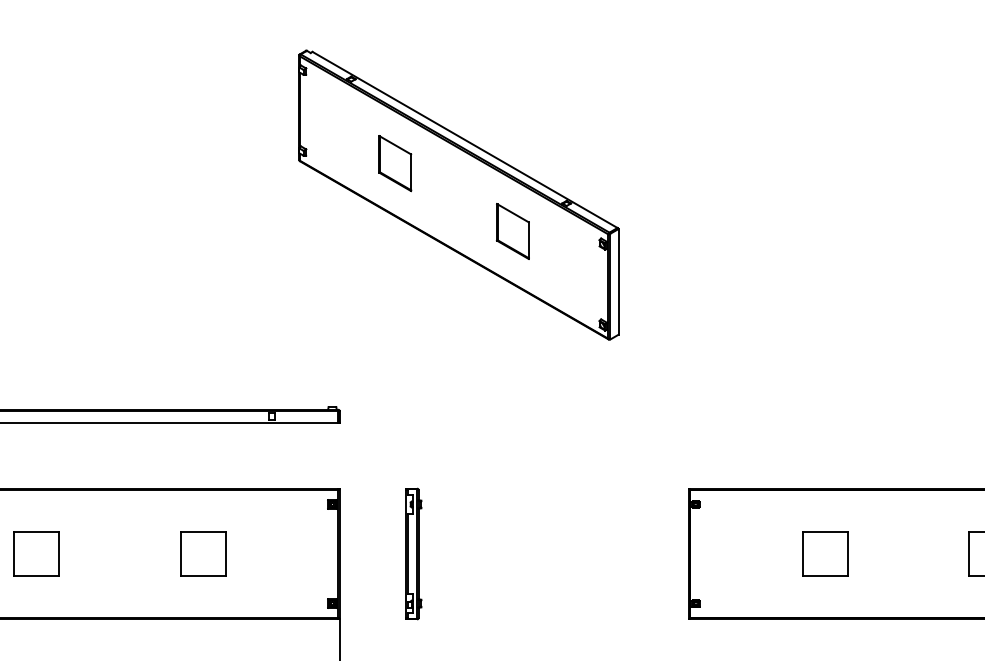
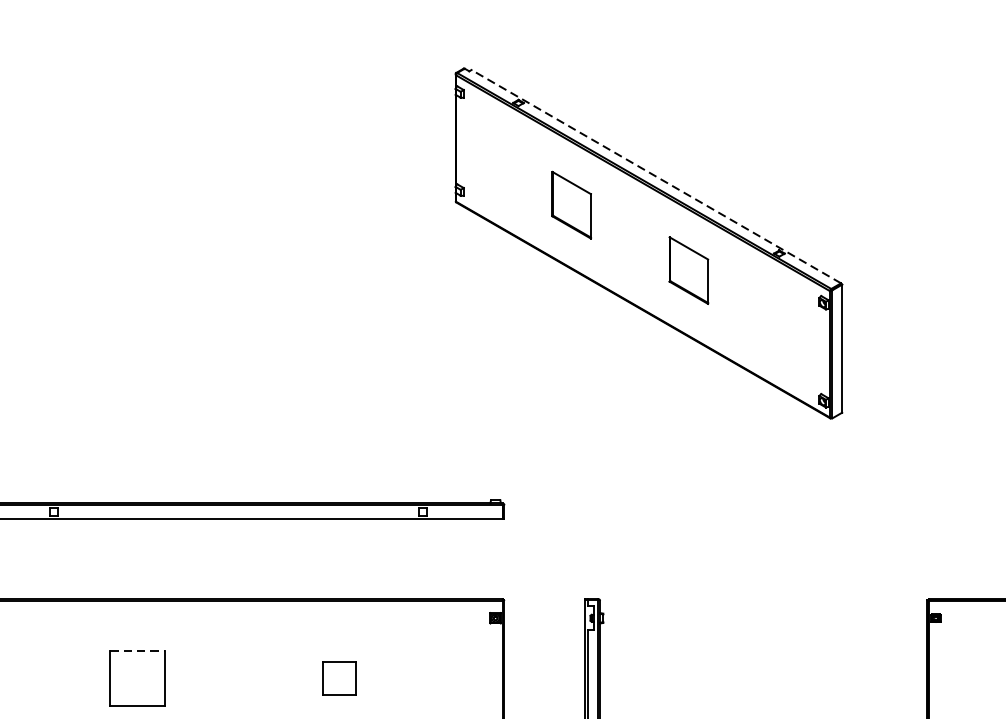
line: (464, 139) -> (655, 176), solid -> dashed
part: (512, 231) -> (688, 270), moved
line: (37, 531) -> (138, 651), solid -> dashed
part: (203, 553) -> (339, 677), size x0.6

